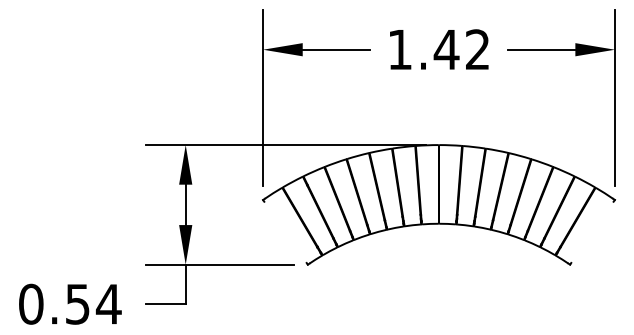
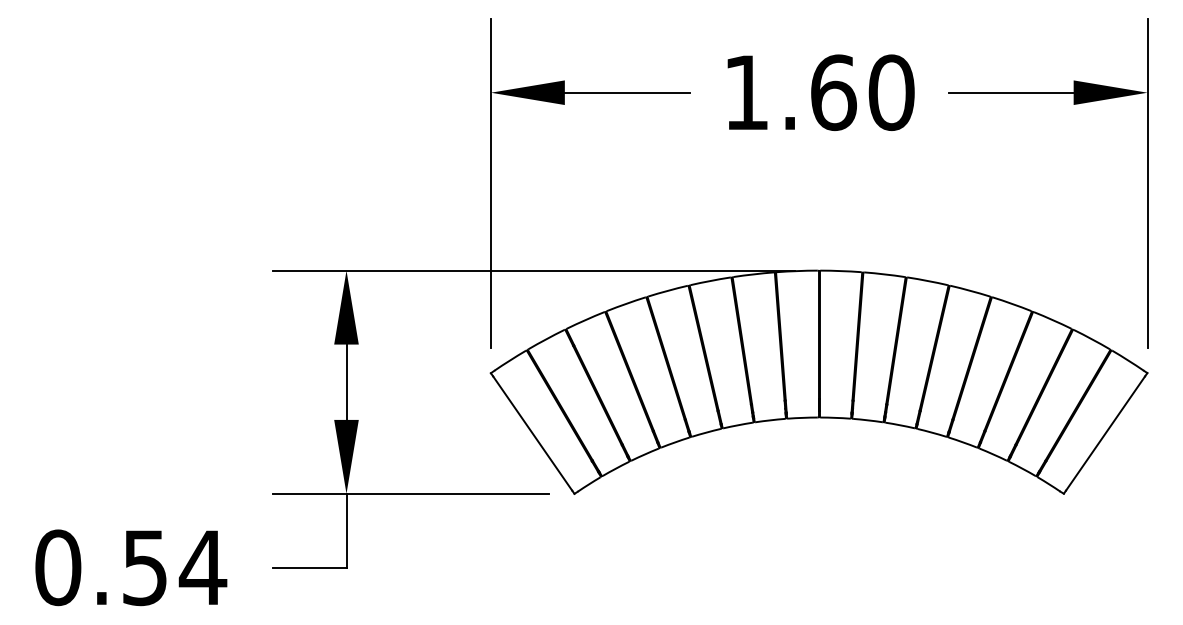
text: (461, 49) -> (861, 92), 1.42 -> 1.60
line: (285, 231) -> (532, 431), added
line: (592, 231) -> (1105, 431), added

